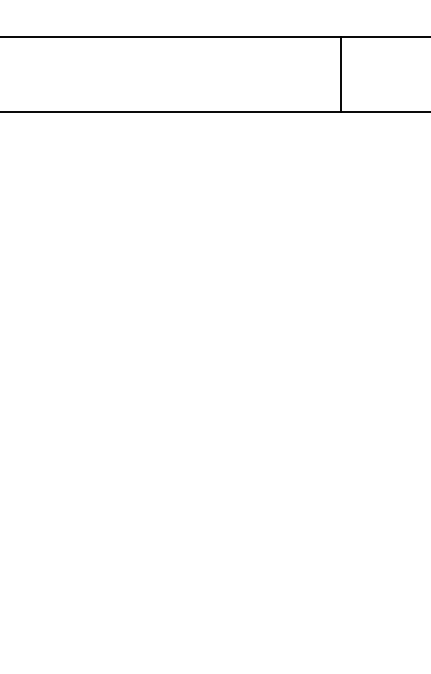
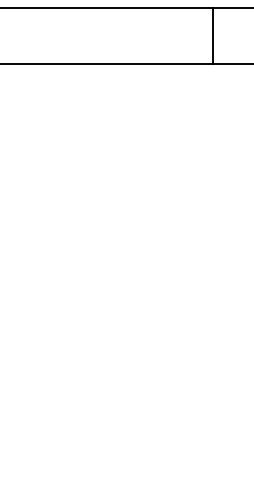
line: (341, 74) -> (212, 36), moved

